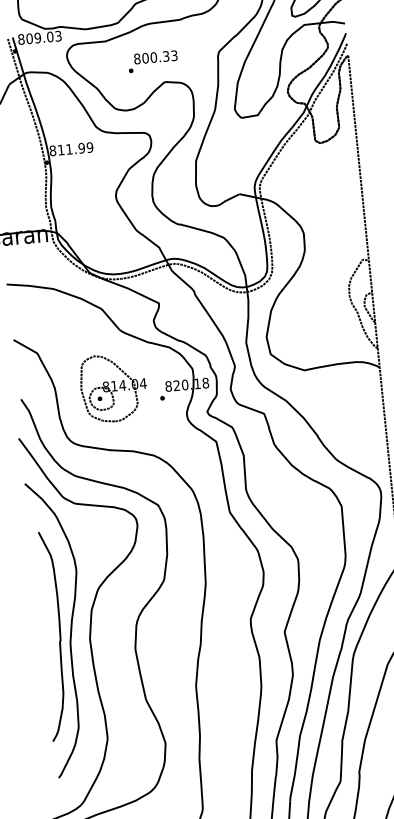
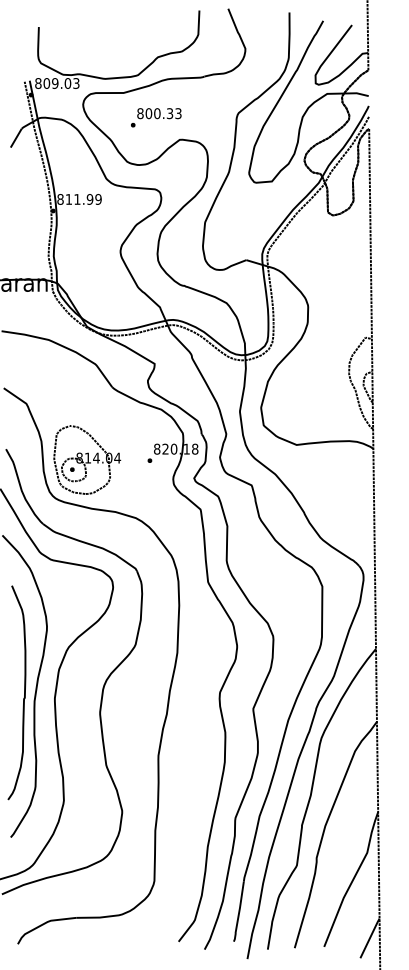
text: (153, 61) -> (156, 117), moved
part: (113, 387) -> (87, 459), moved

